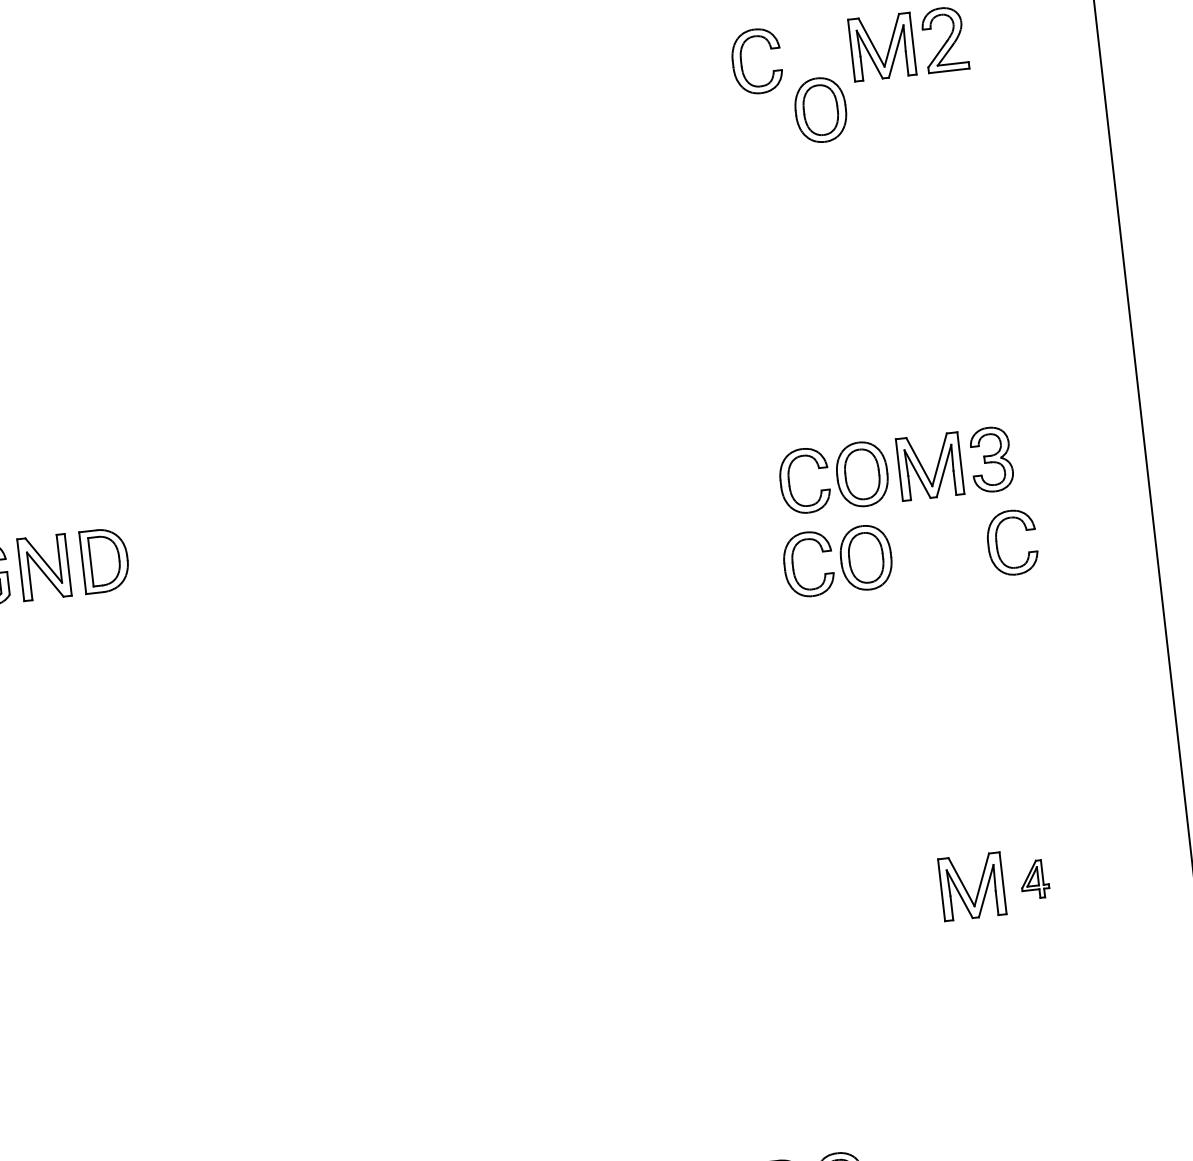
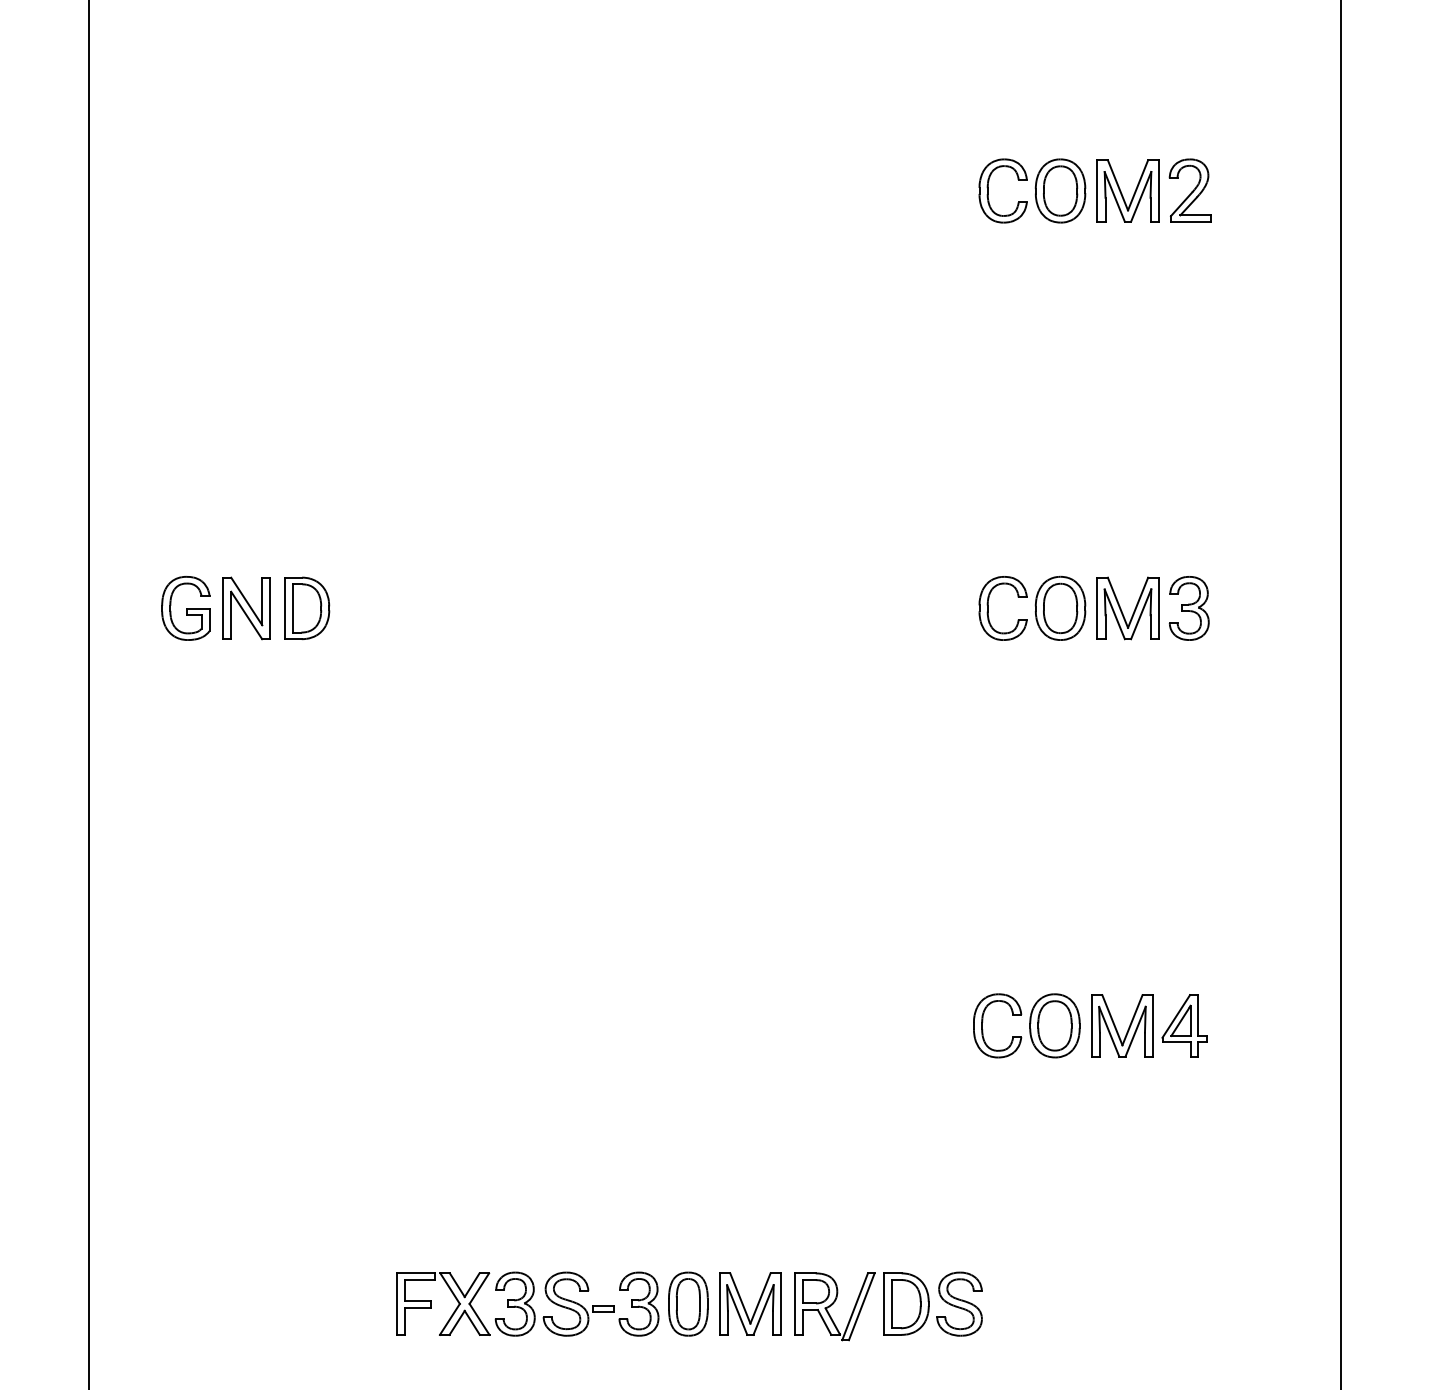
part: (820, 109) -> (1060, 190), moved
part: (997, 544) -> (1185, 692), removed
part: (837, 560) -> (1026, 1025), moved
part: (1034, 879) -> (1184, 1025), size x1.67

